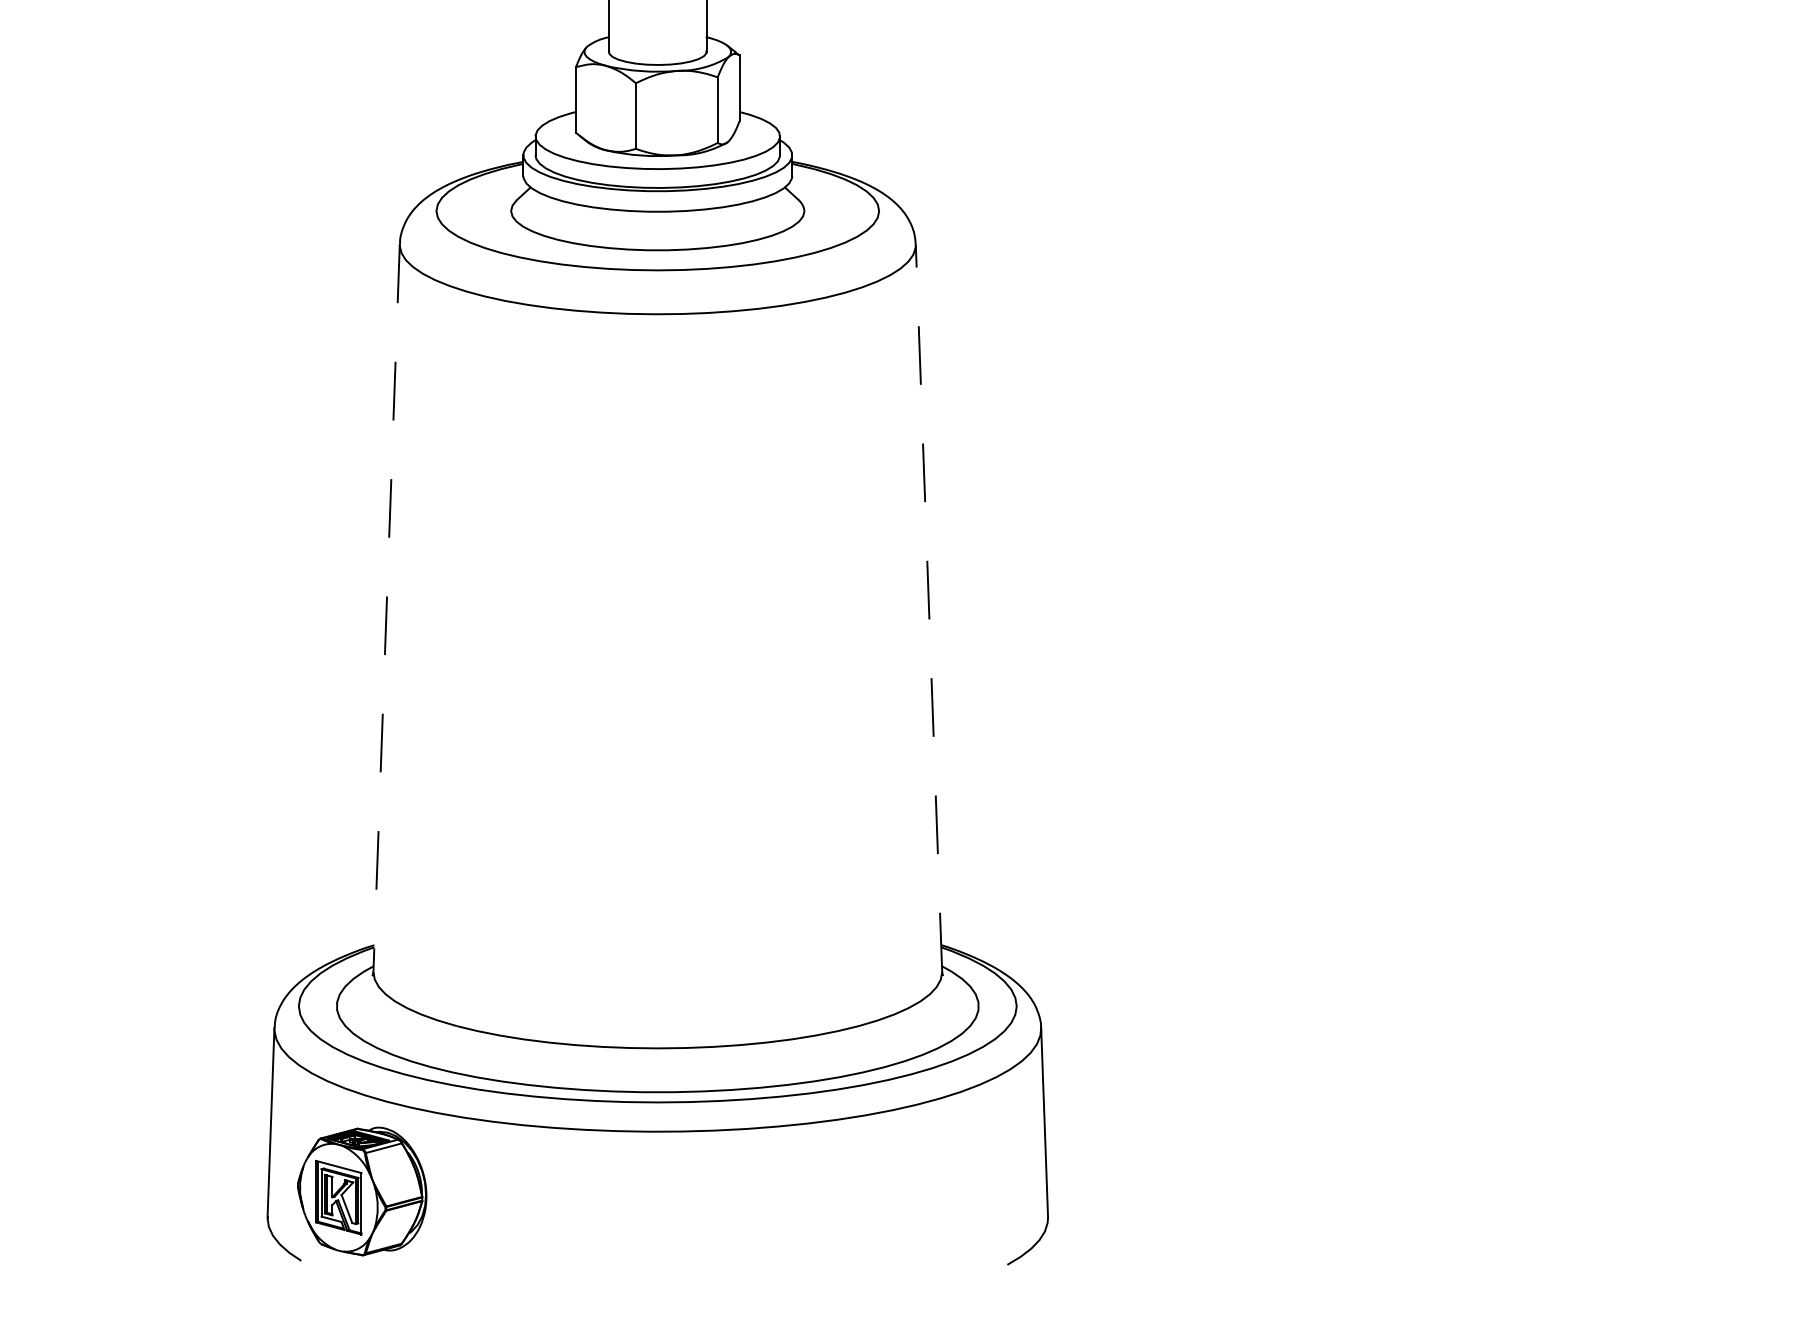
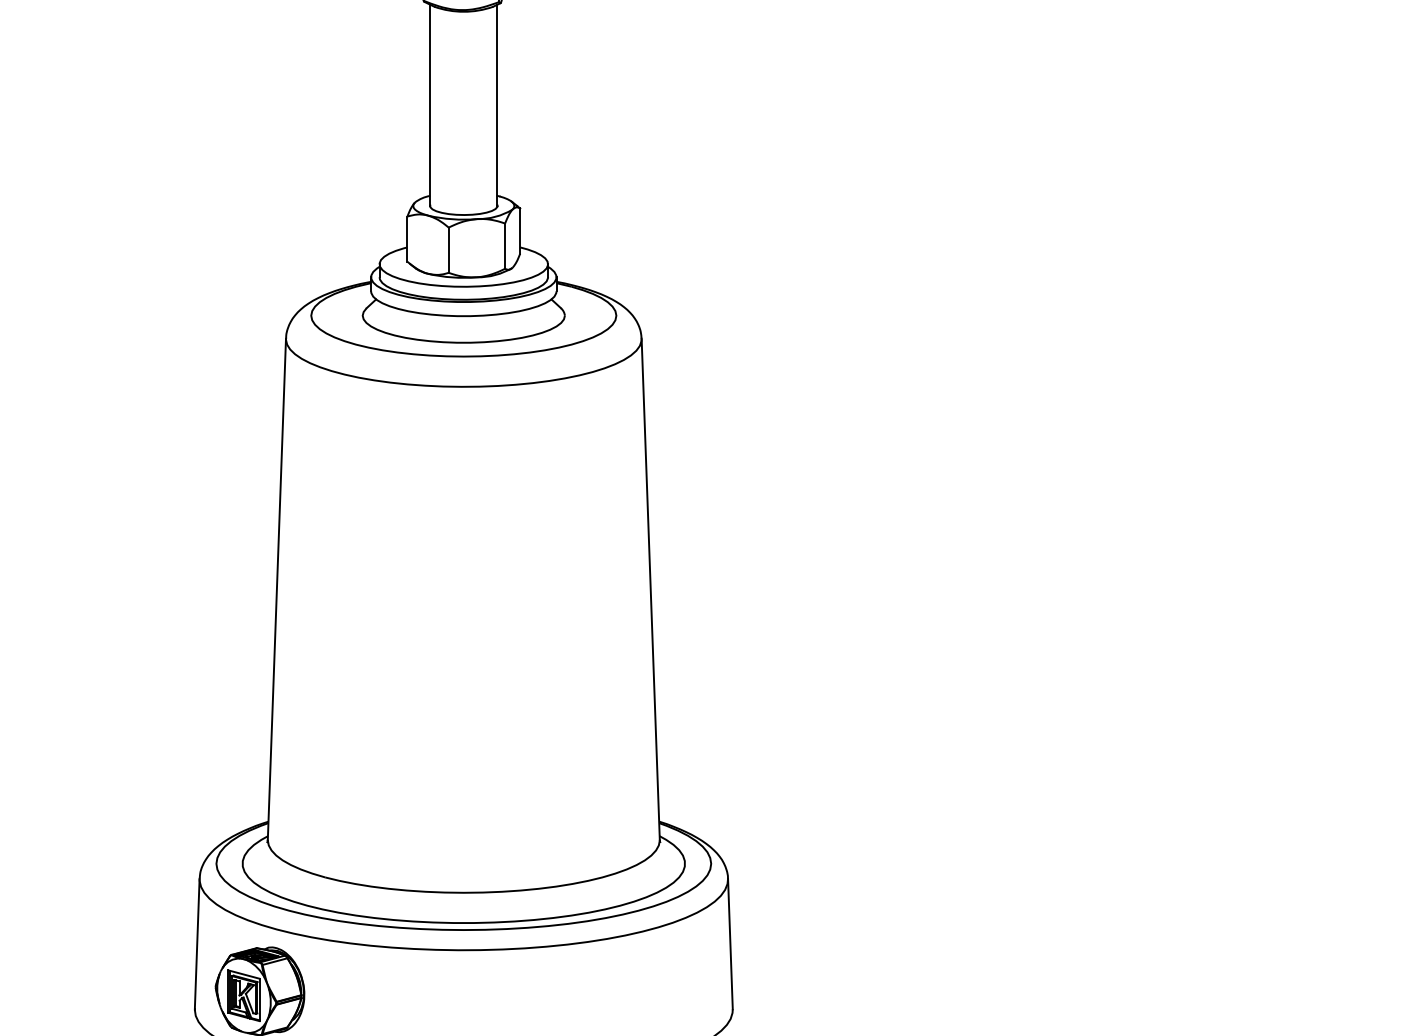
line: (386, 608) -> (276, 589), dashed -> solid
line: (928, 608) -> (650, 589), dashed -> solid

